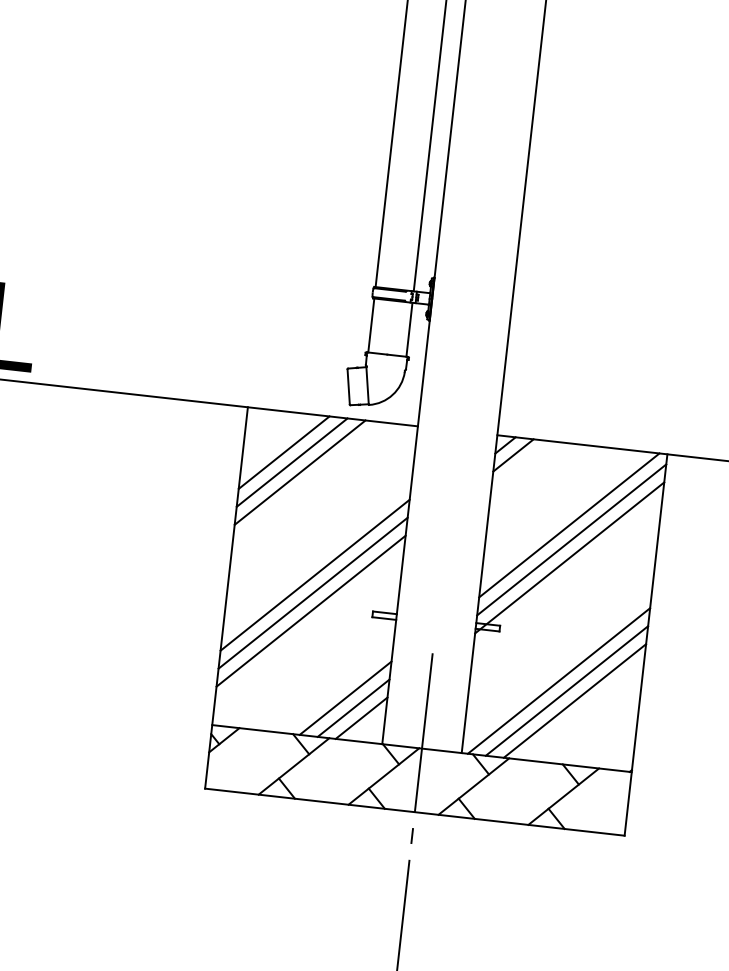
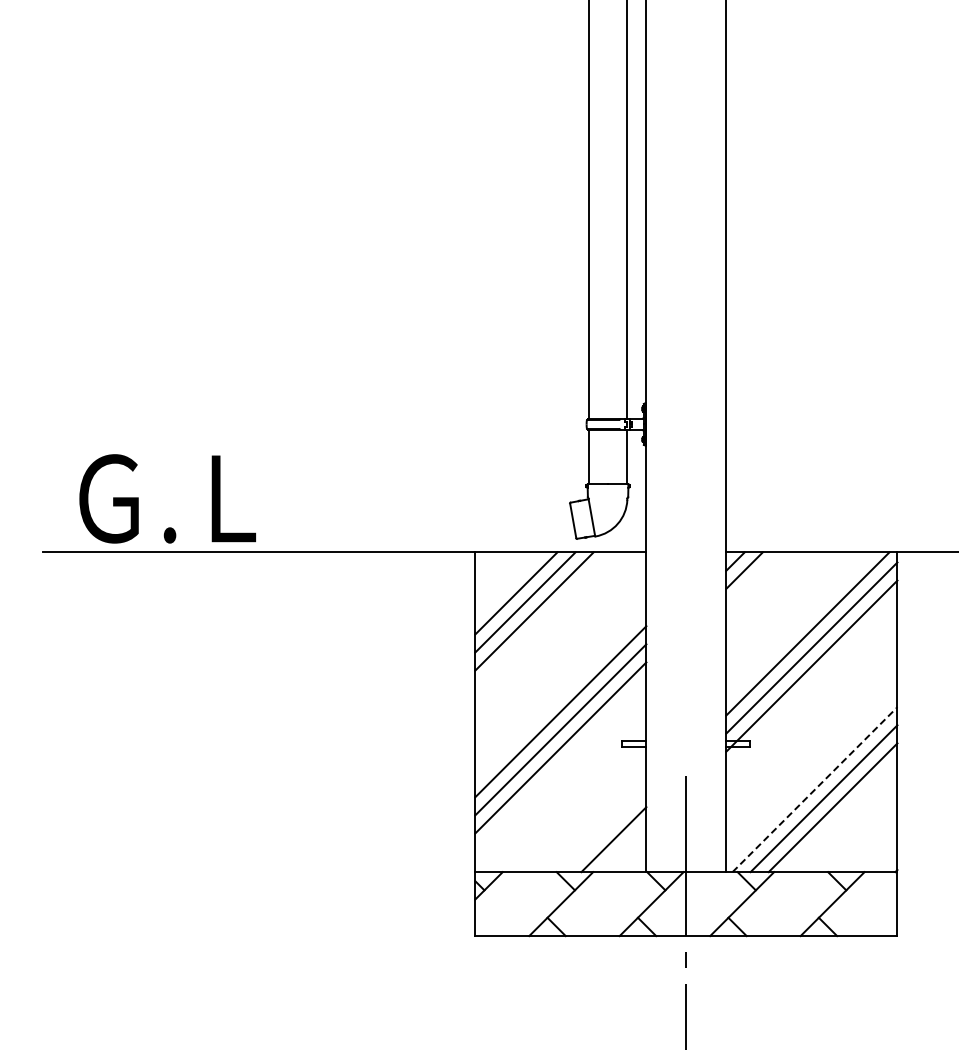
line: (559, 680) -> (815, 789), solid -> dashed
line: (345, 698) -> (604, 830), removed
line: (361, 718) -> (622, 848), removed

